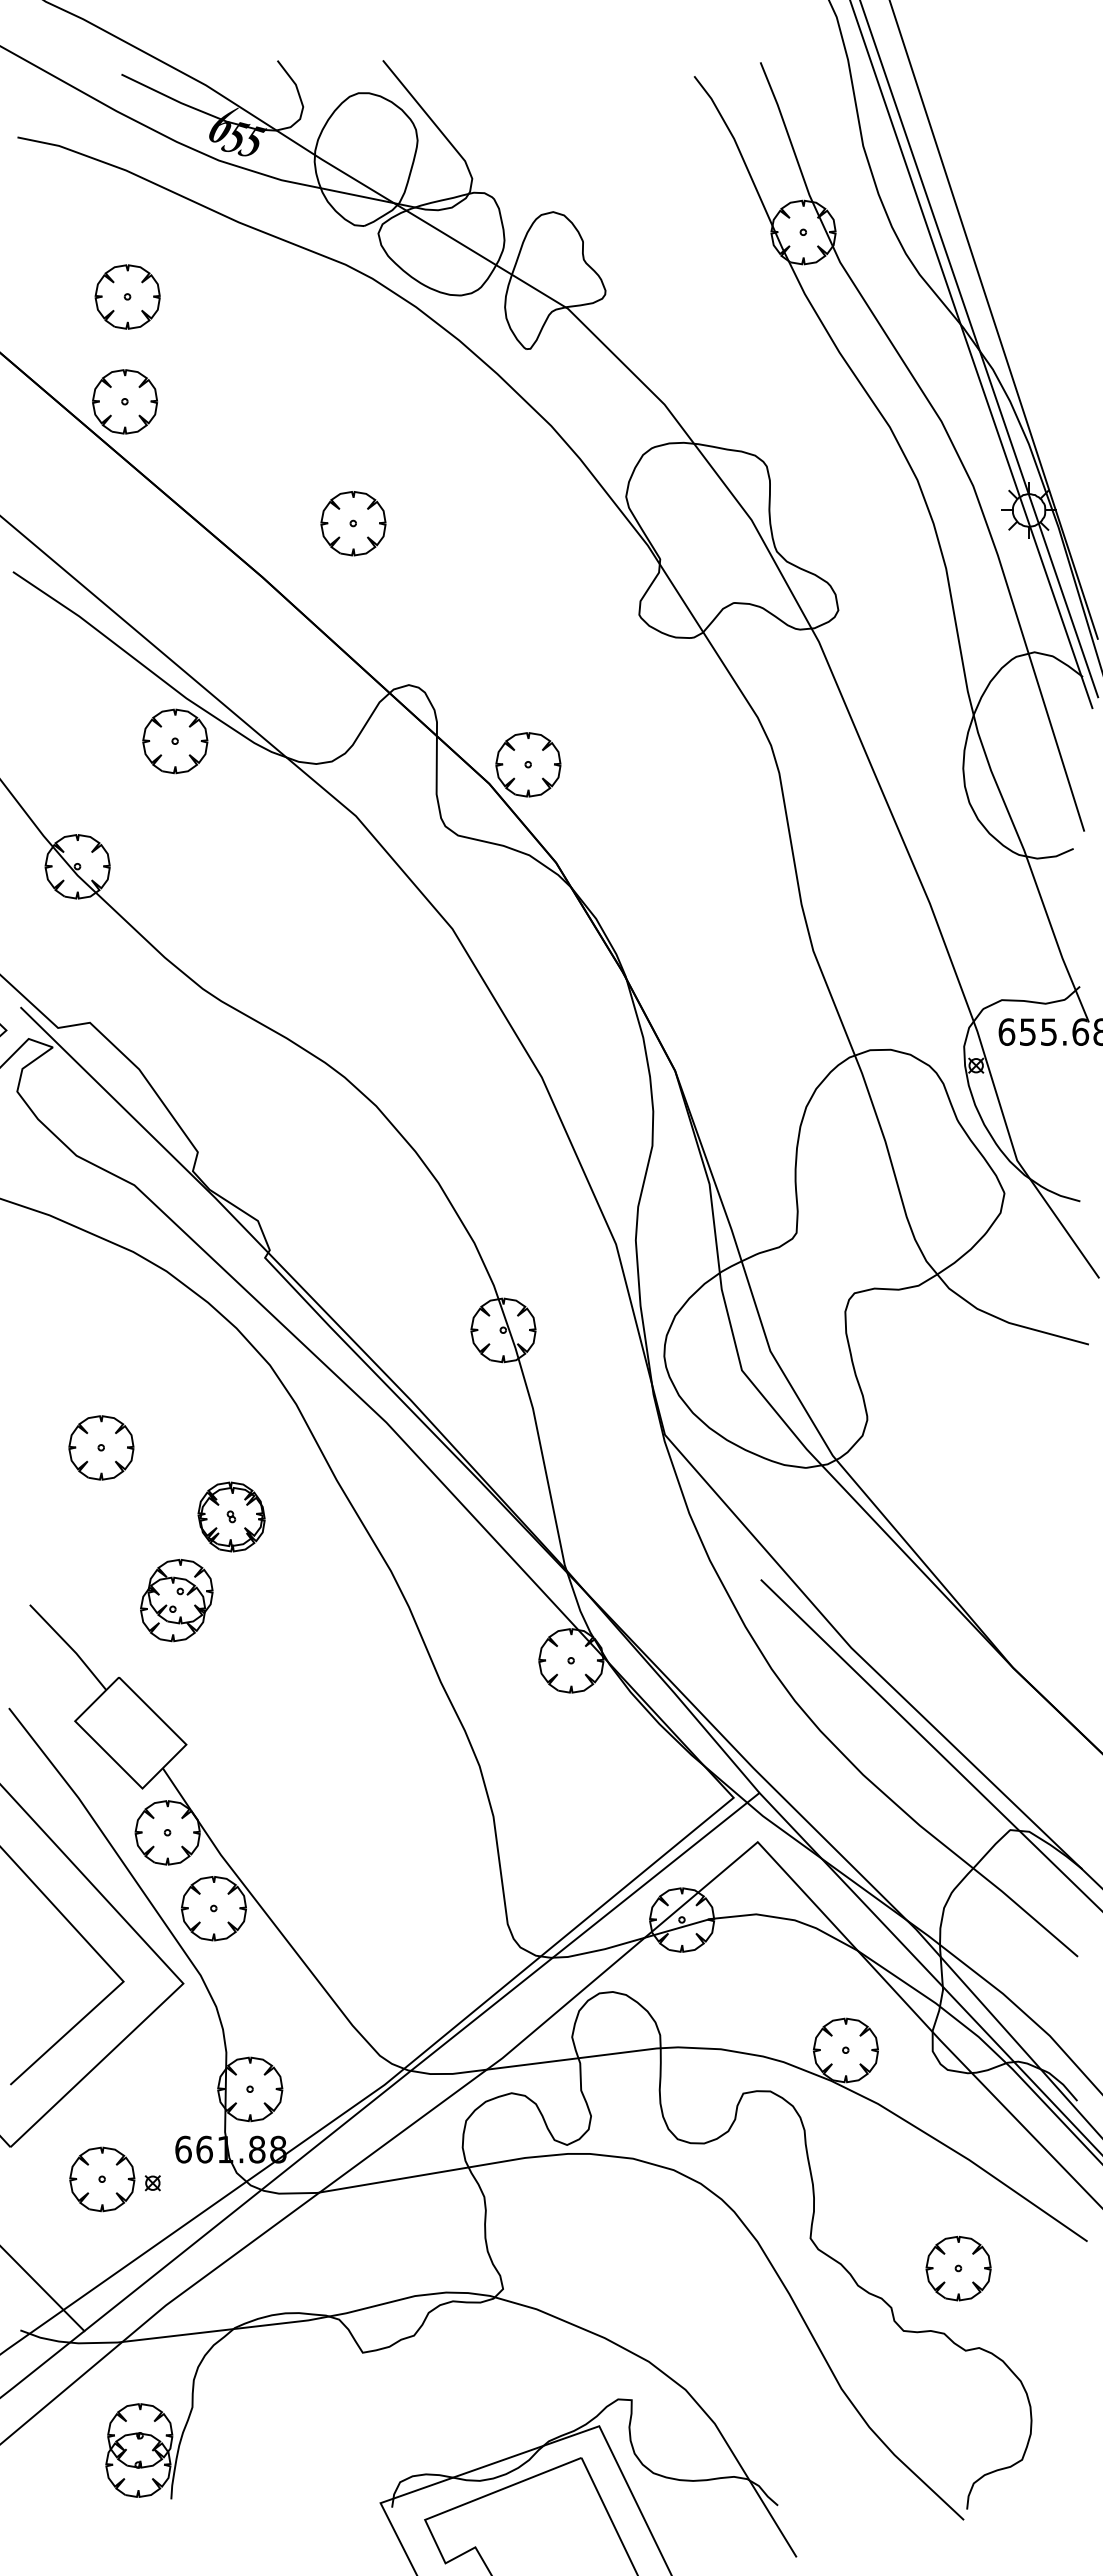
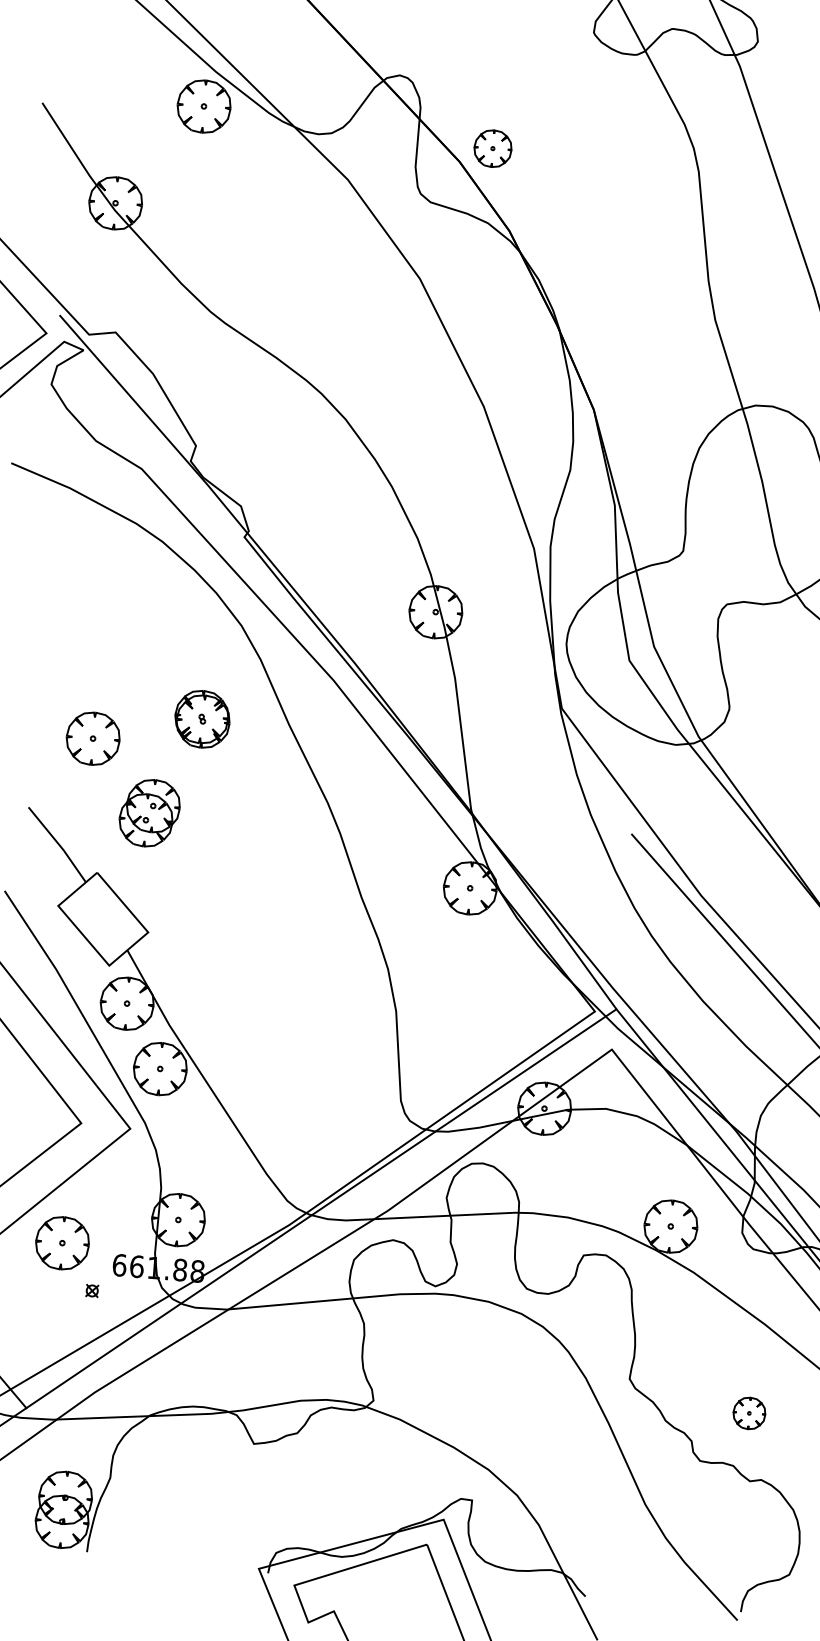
part: (528, 764) -> (493, 148), size x0.7
part: (101, 1447) -> (93, 738), moved
part: (231, 1516) -> (202, 718), moved
part: (102, 2179) -> (62, 1243), moved
part: (958, 2268) -> (749, 1413), size x0.6

